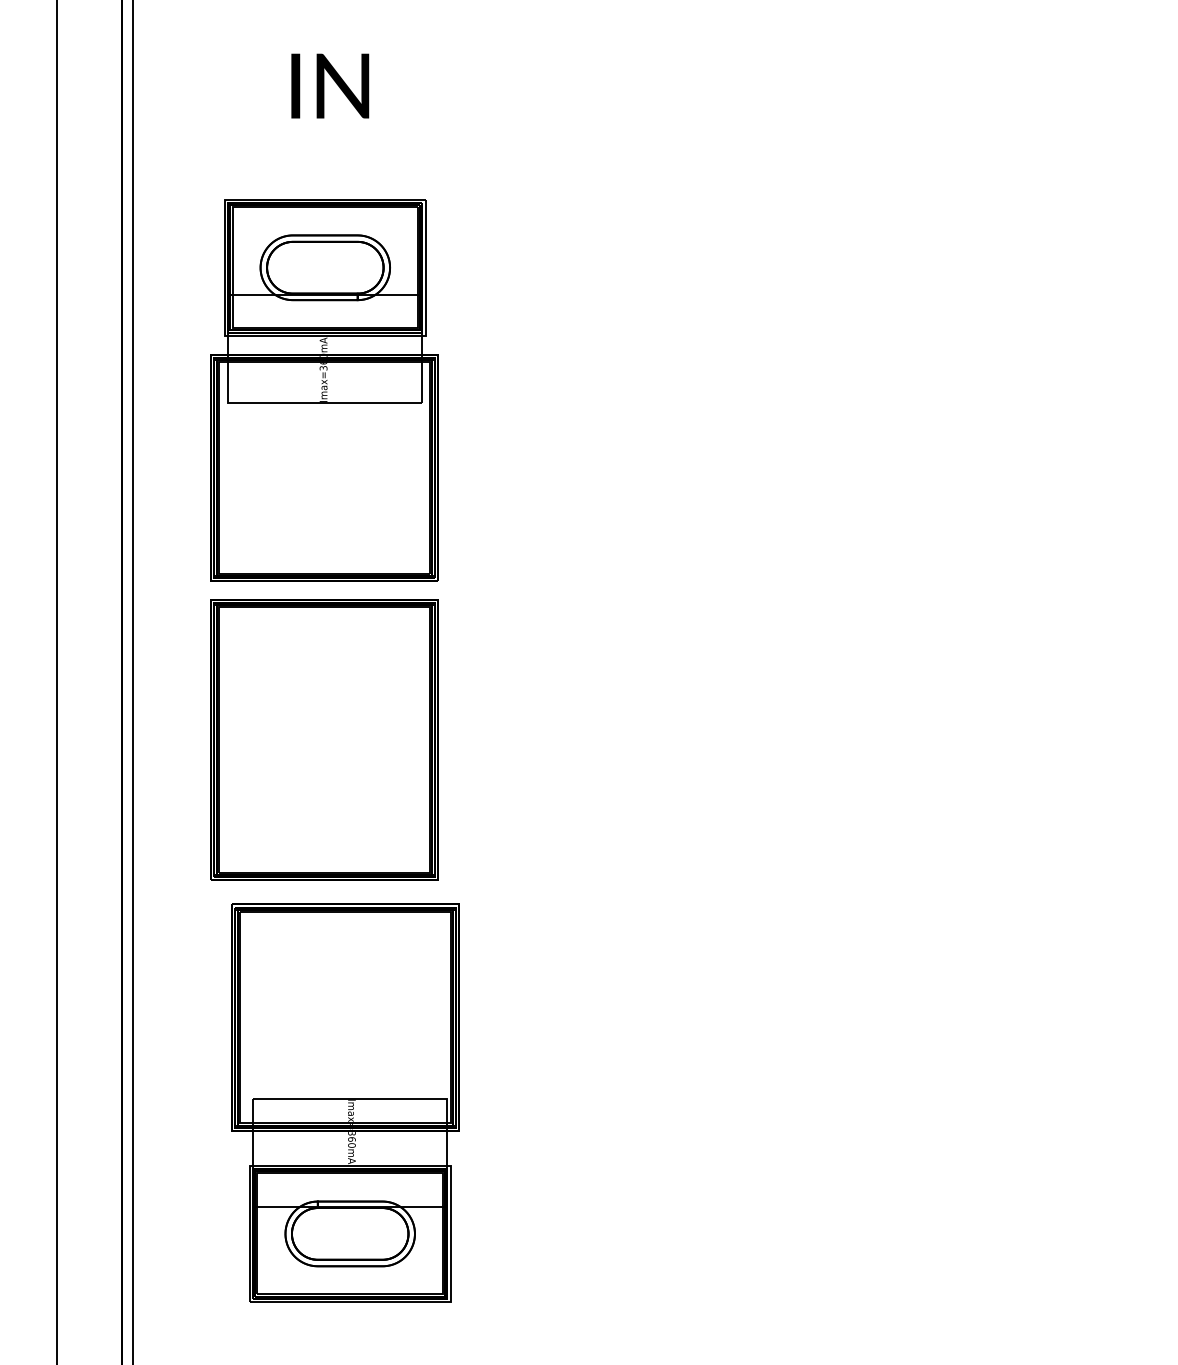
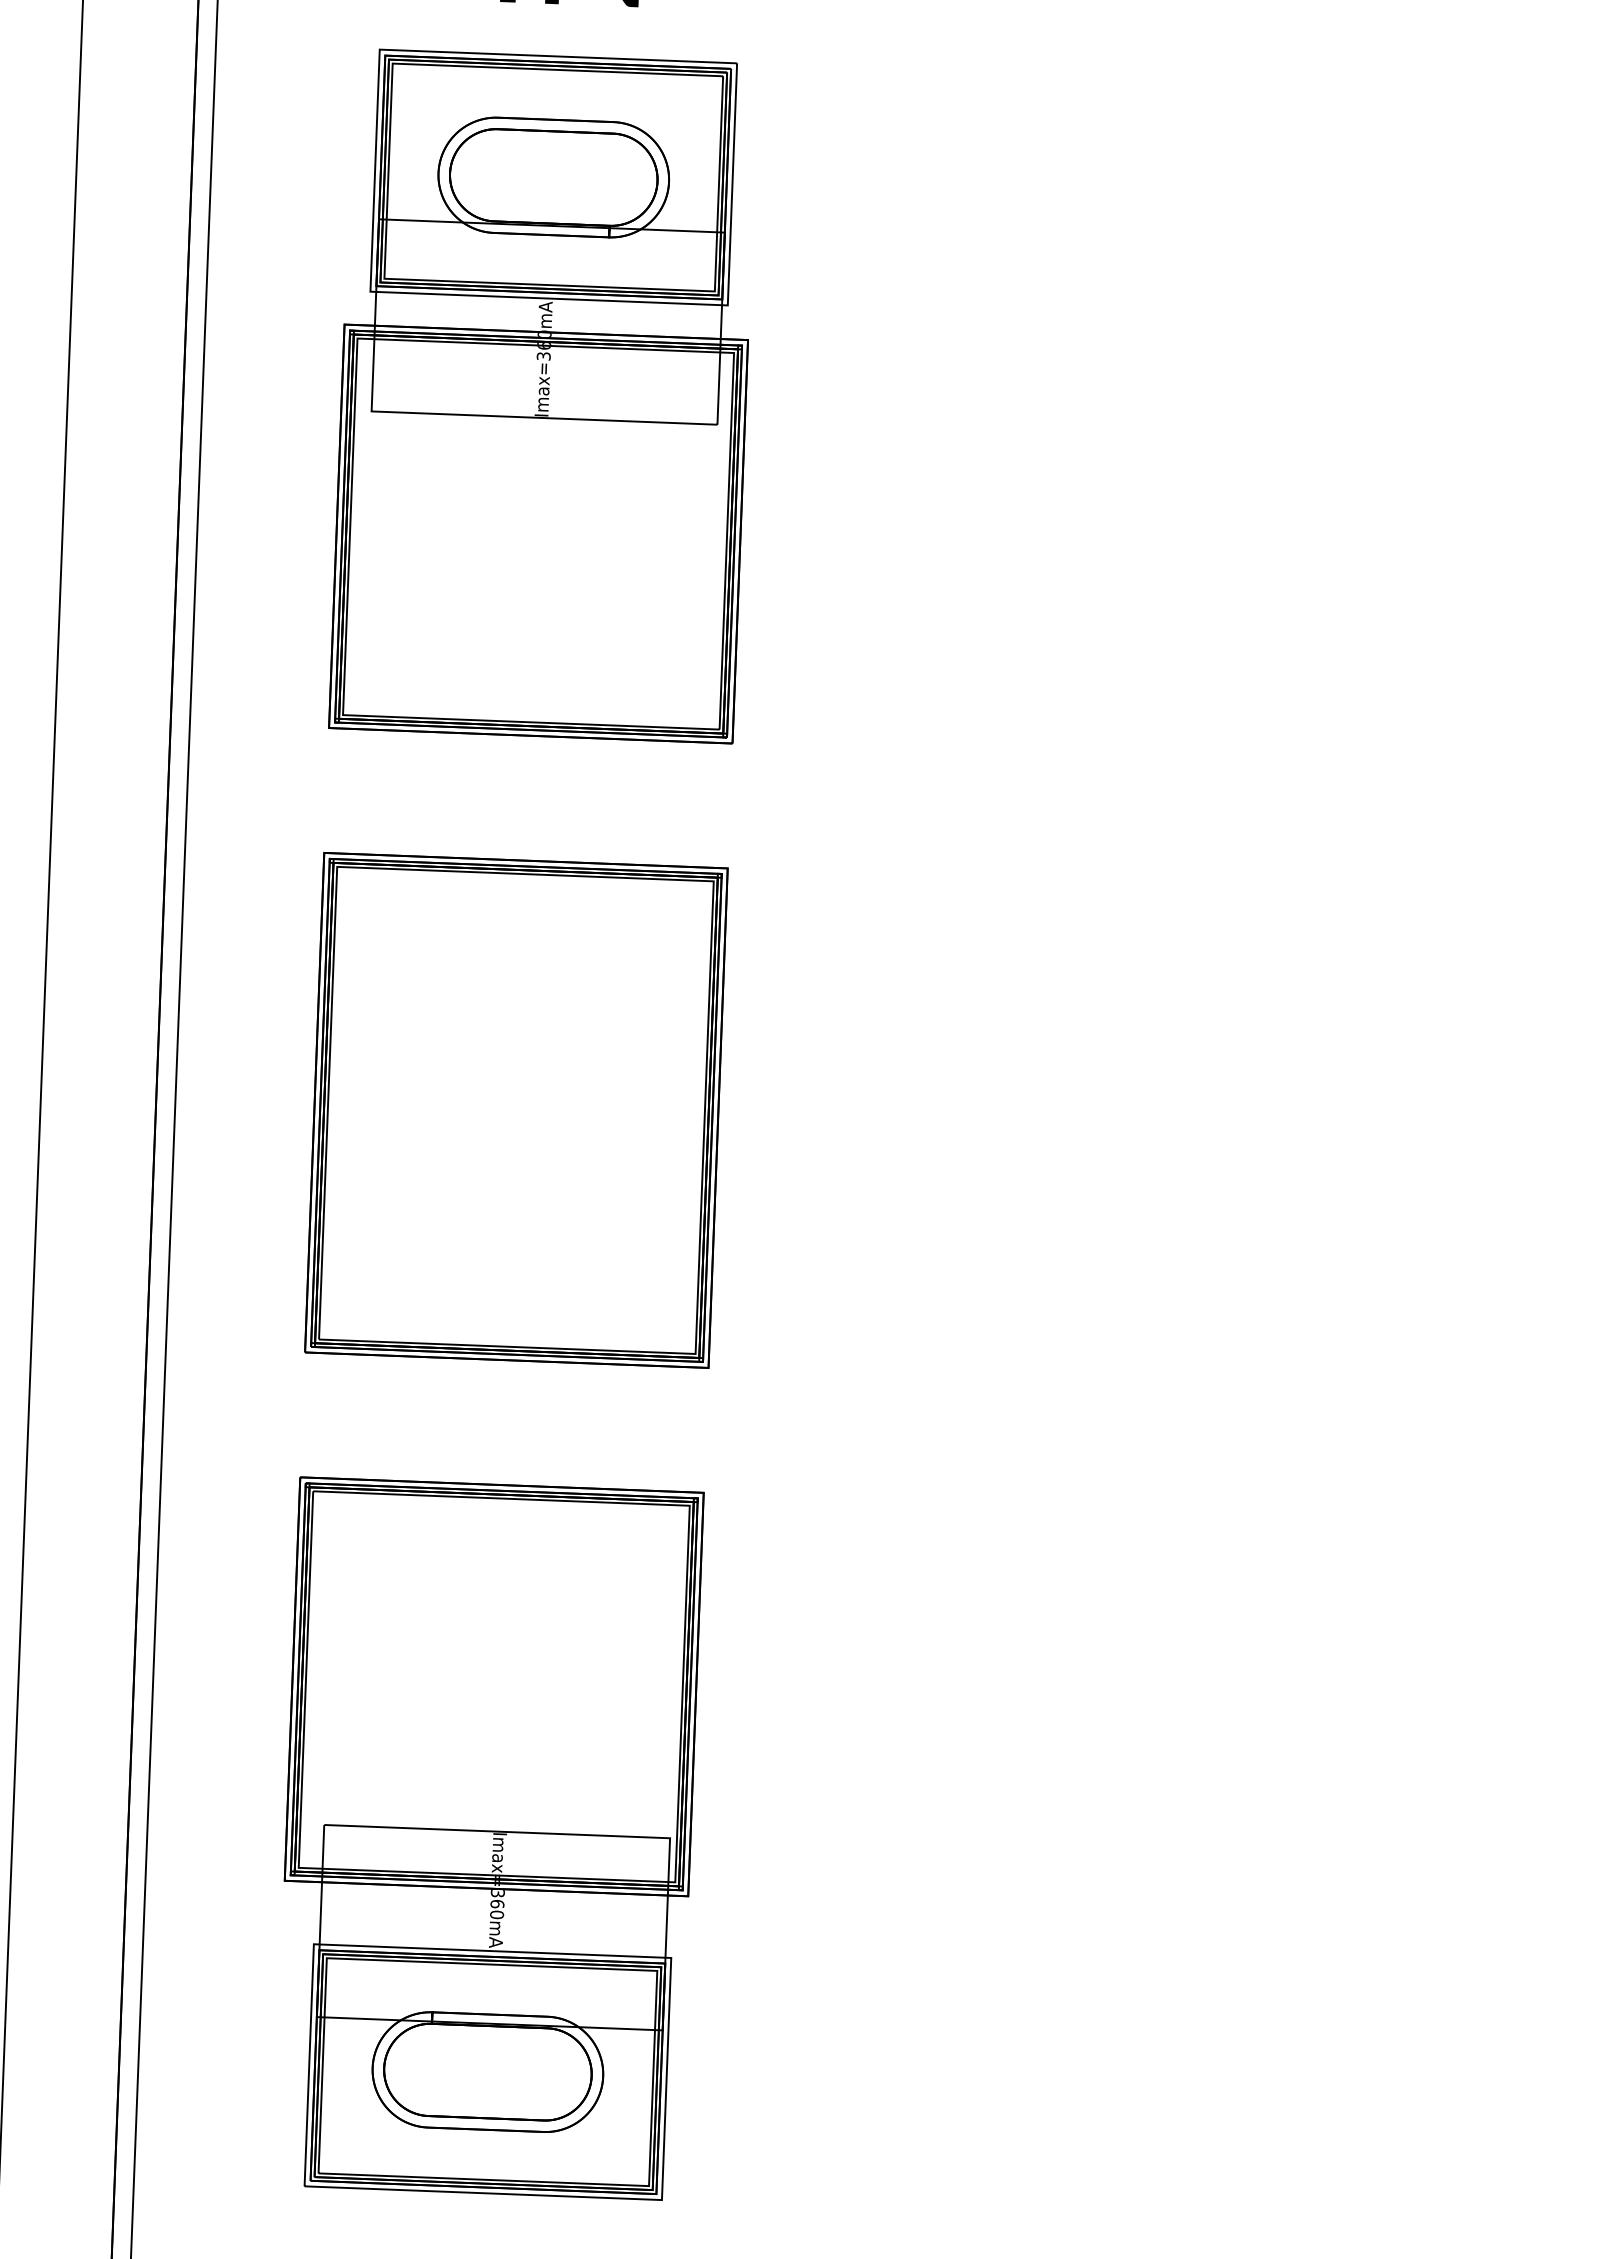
part: (324, 390) -> (543, 395), moved
part: (345, 1102) -> (488, 1837), moved

